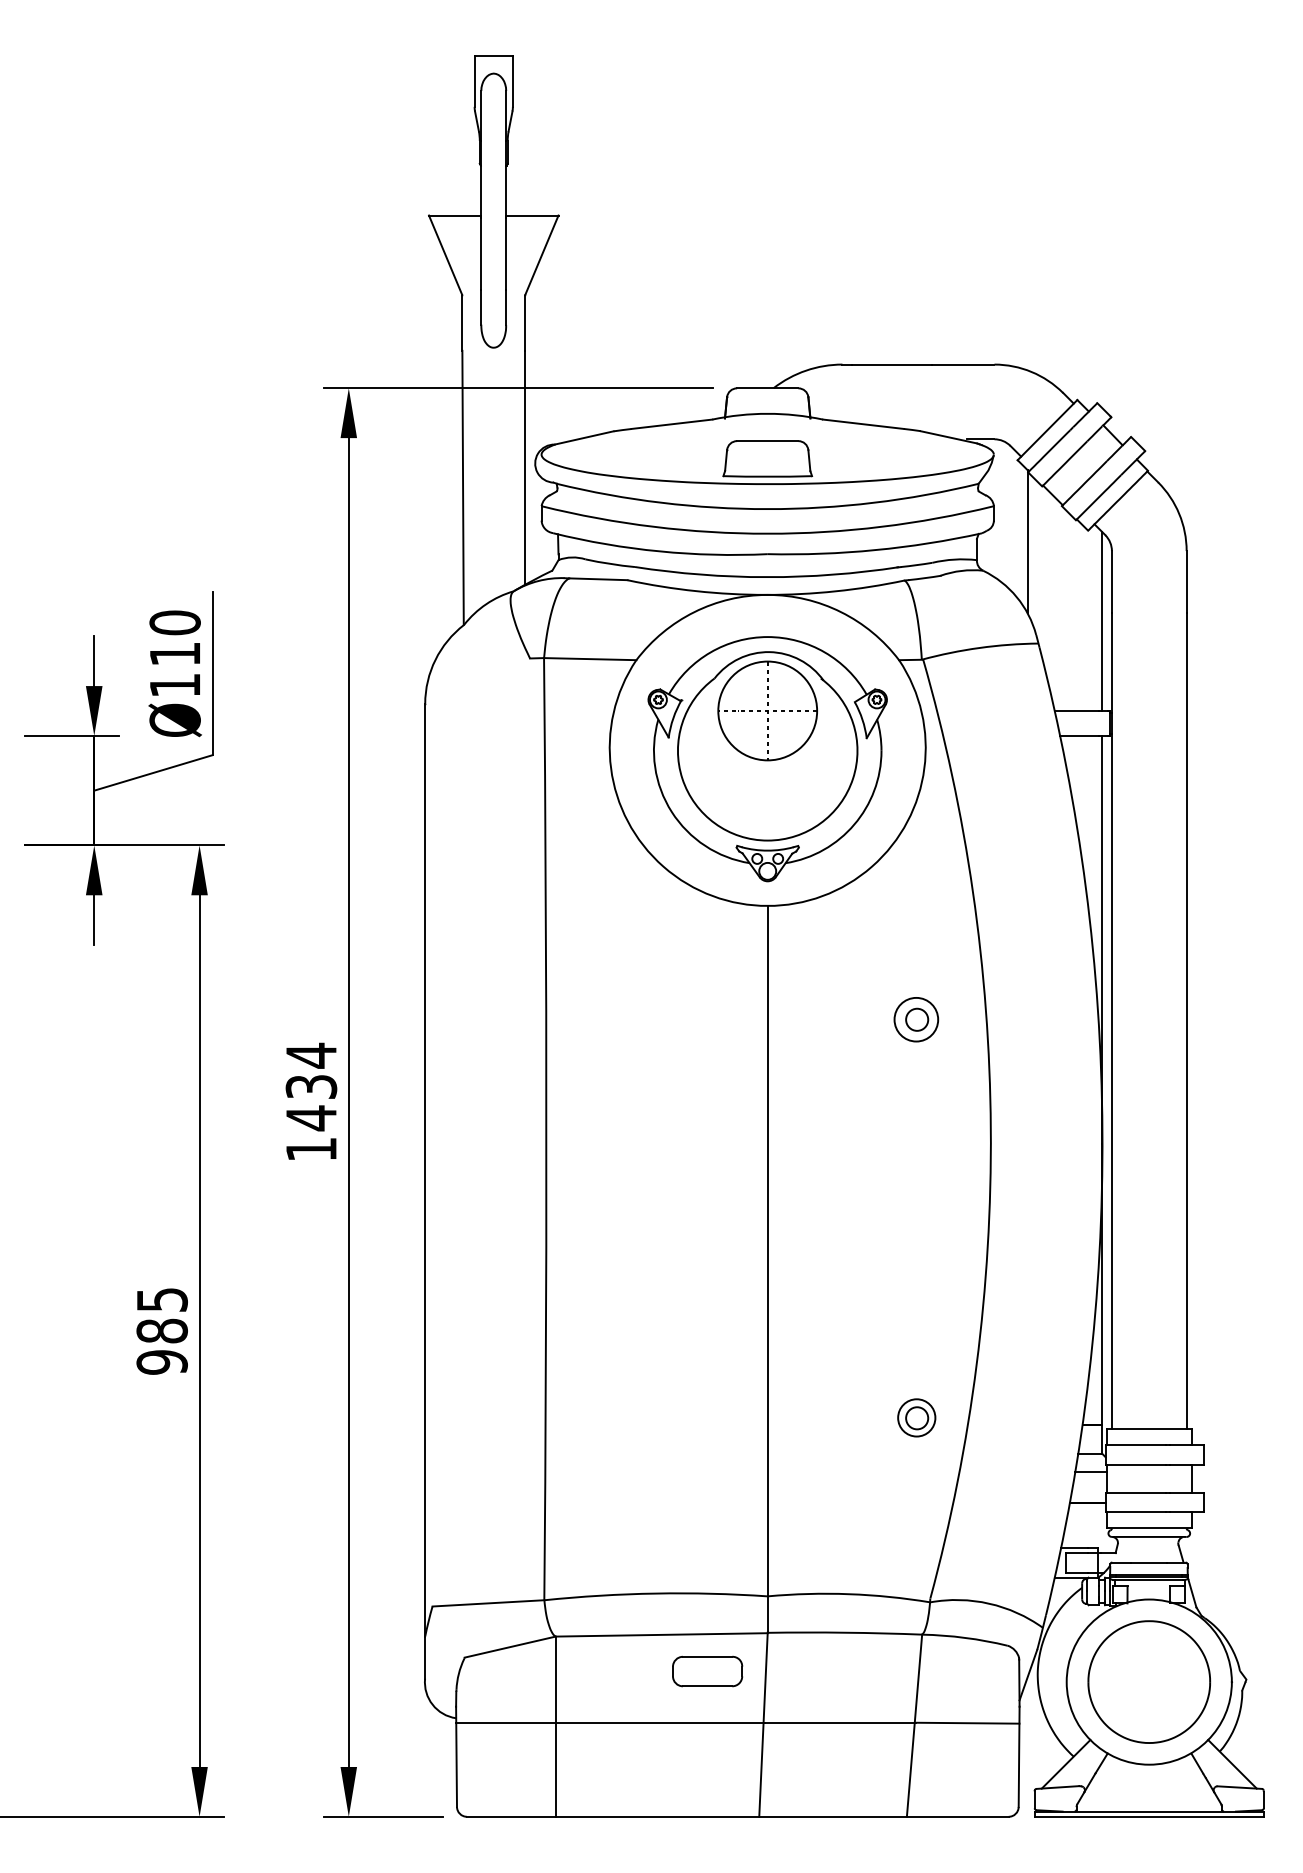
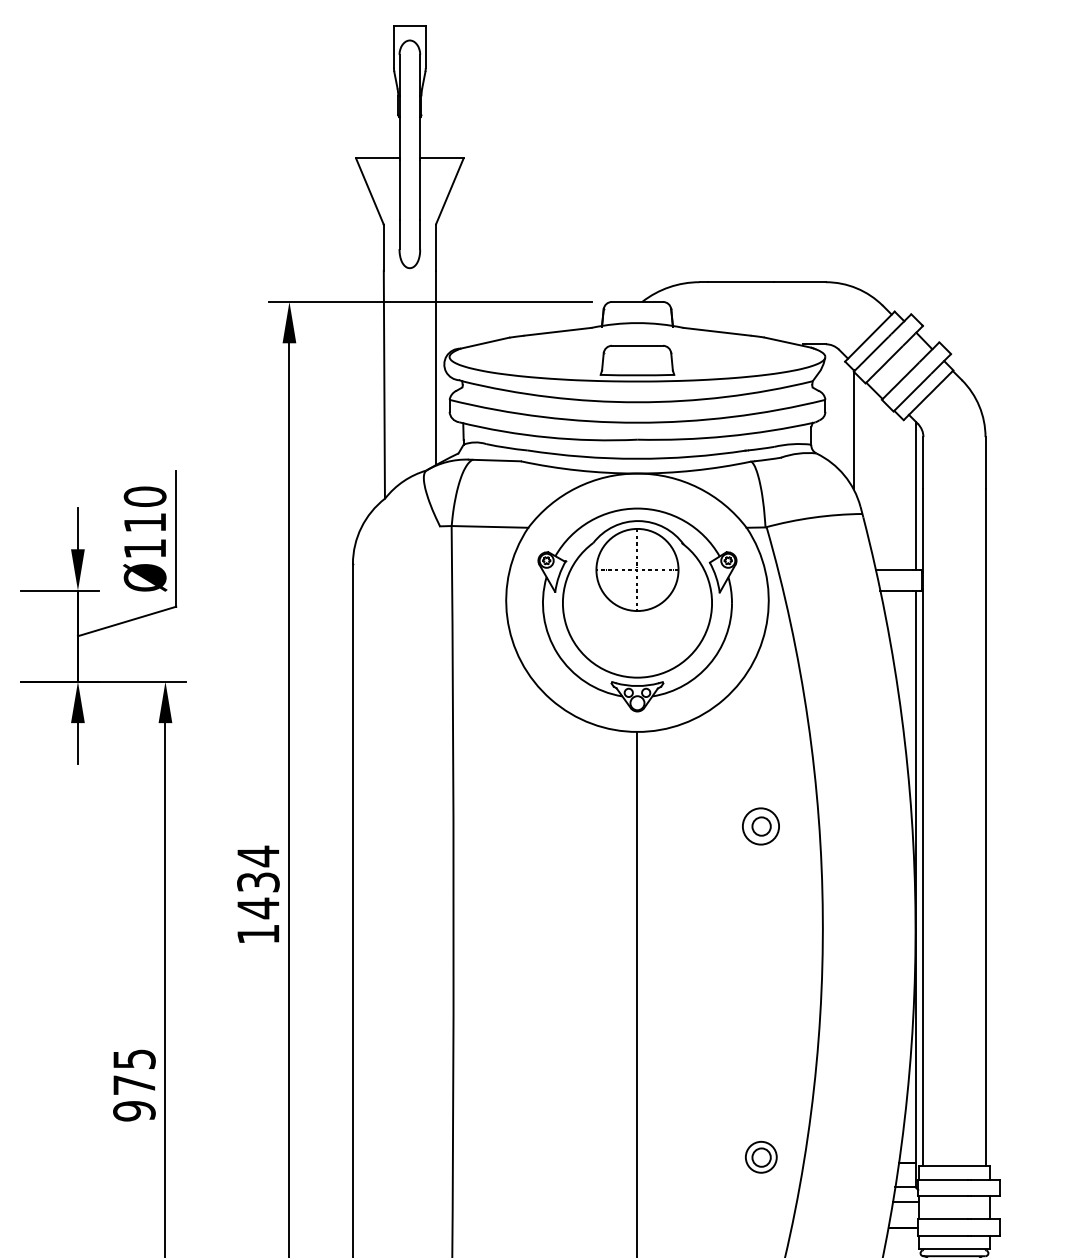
text: (161, 1330) -> (133, 1084), 985 -> 975

